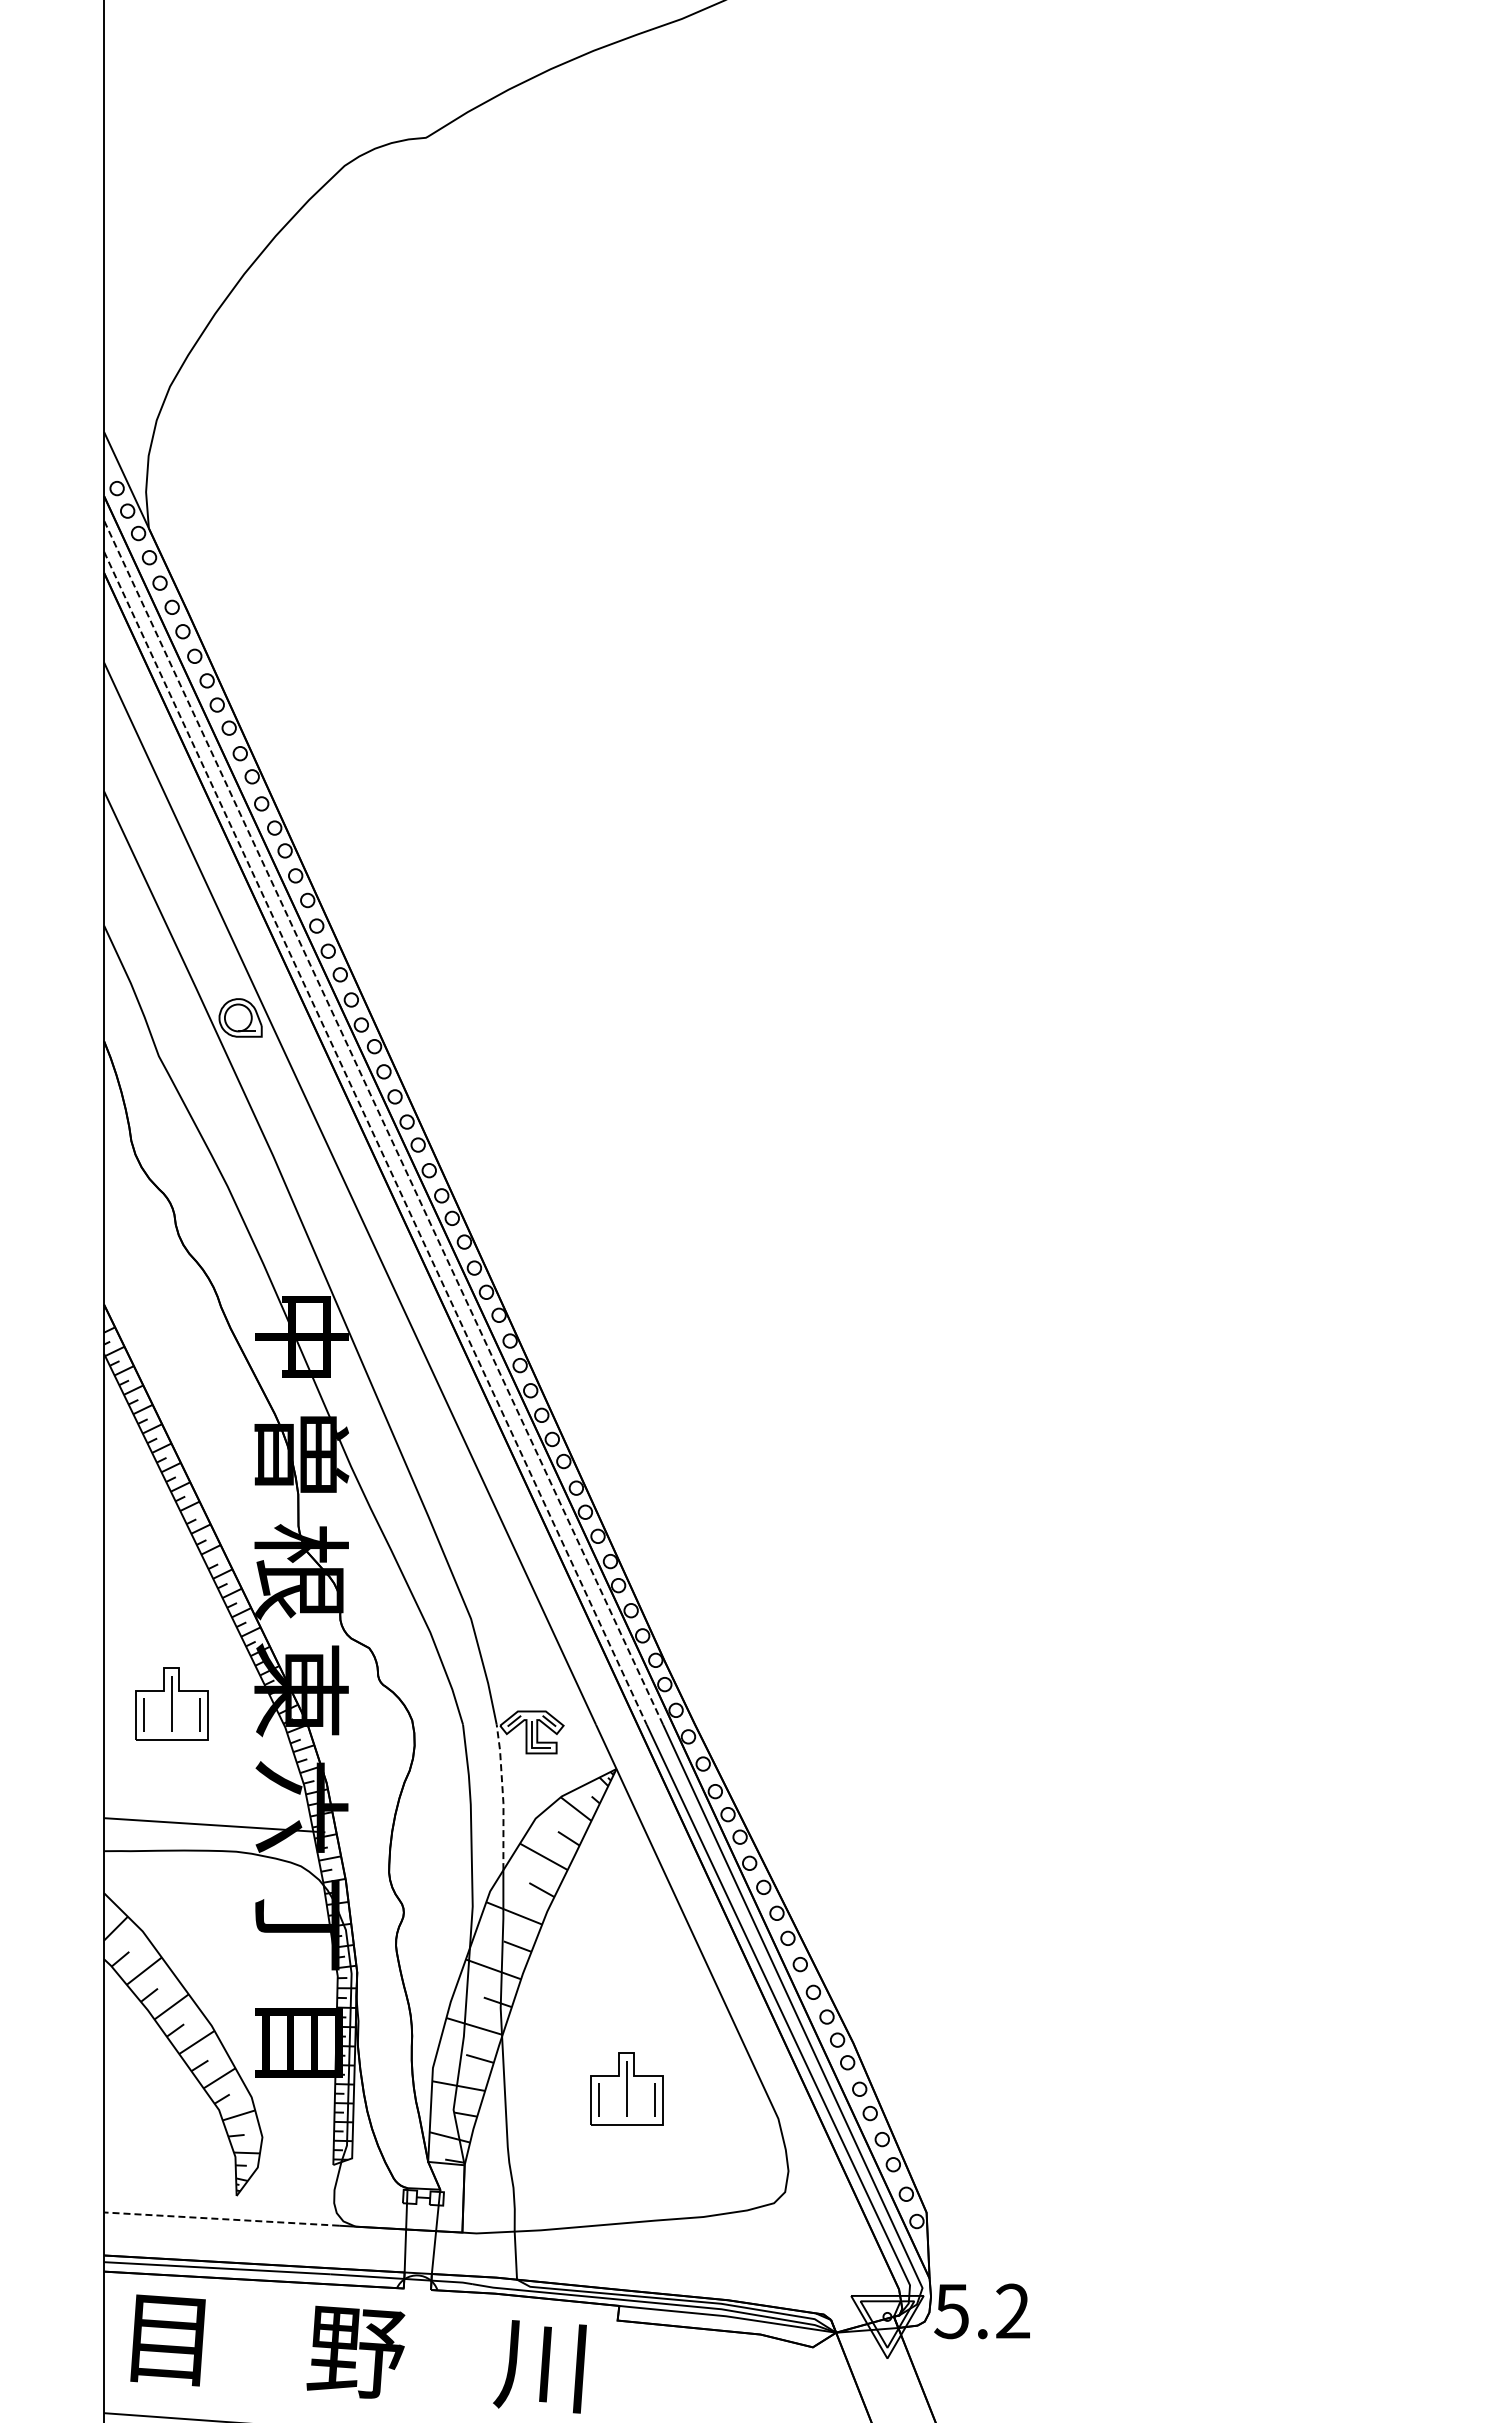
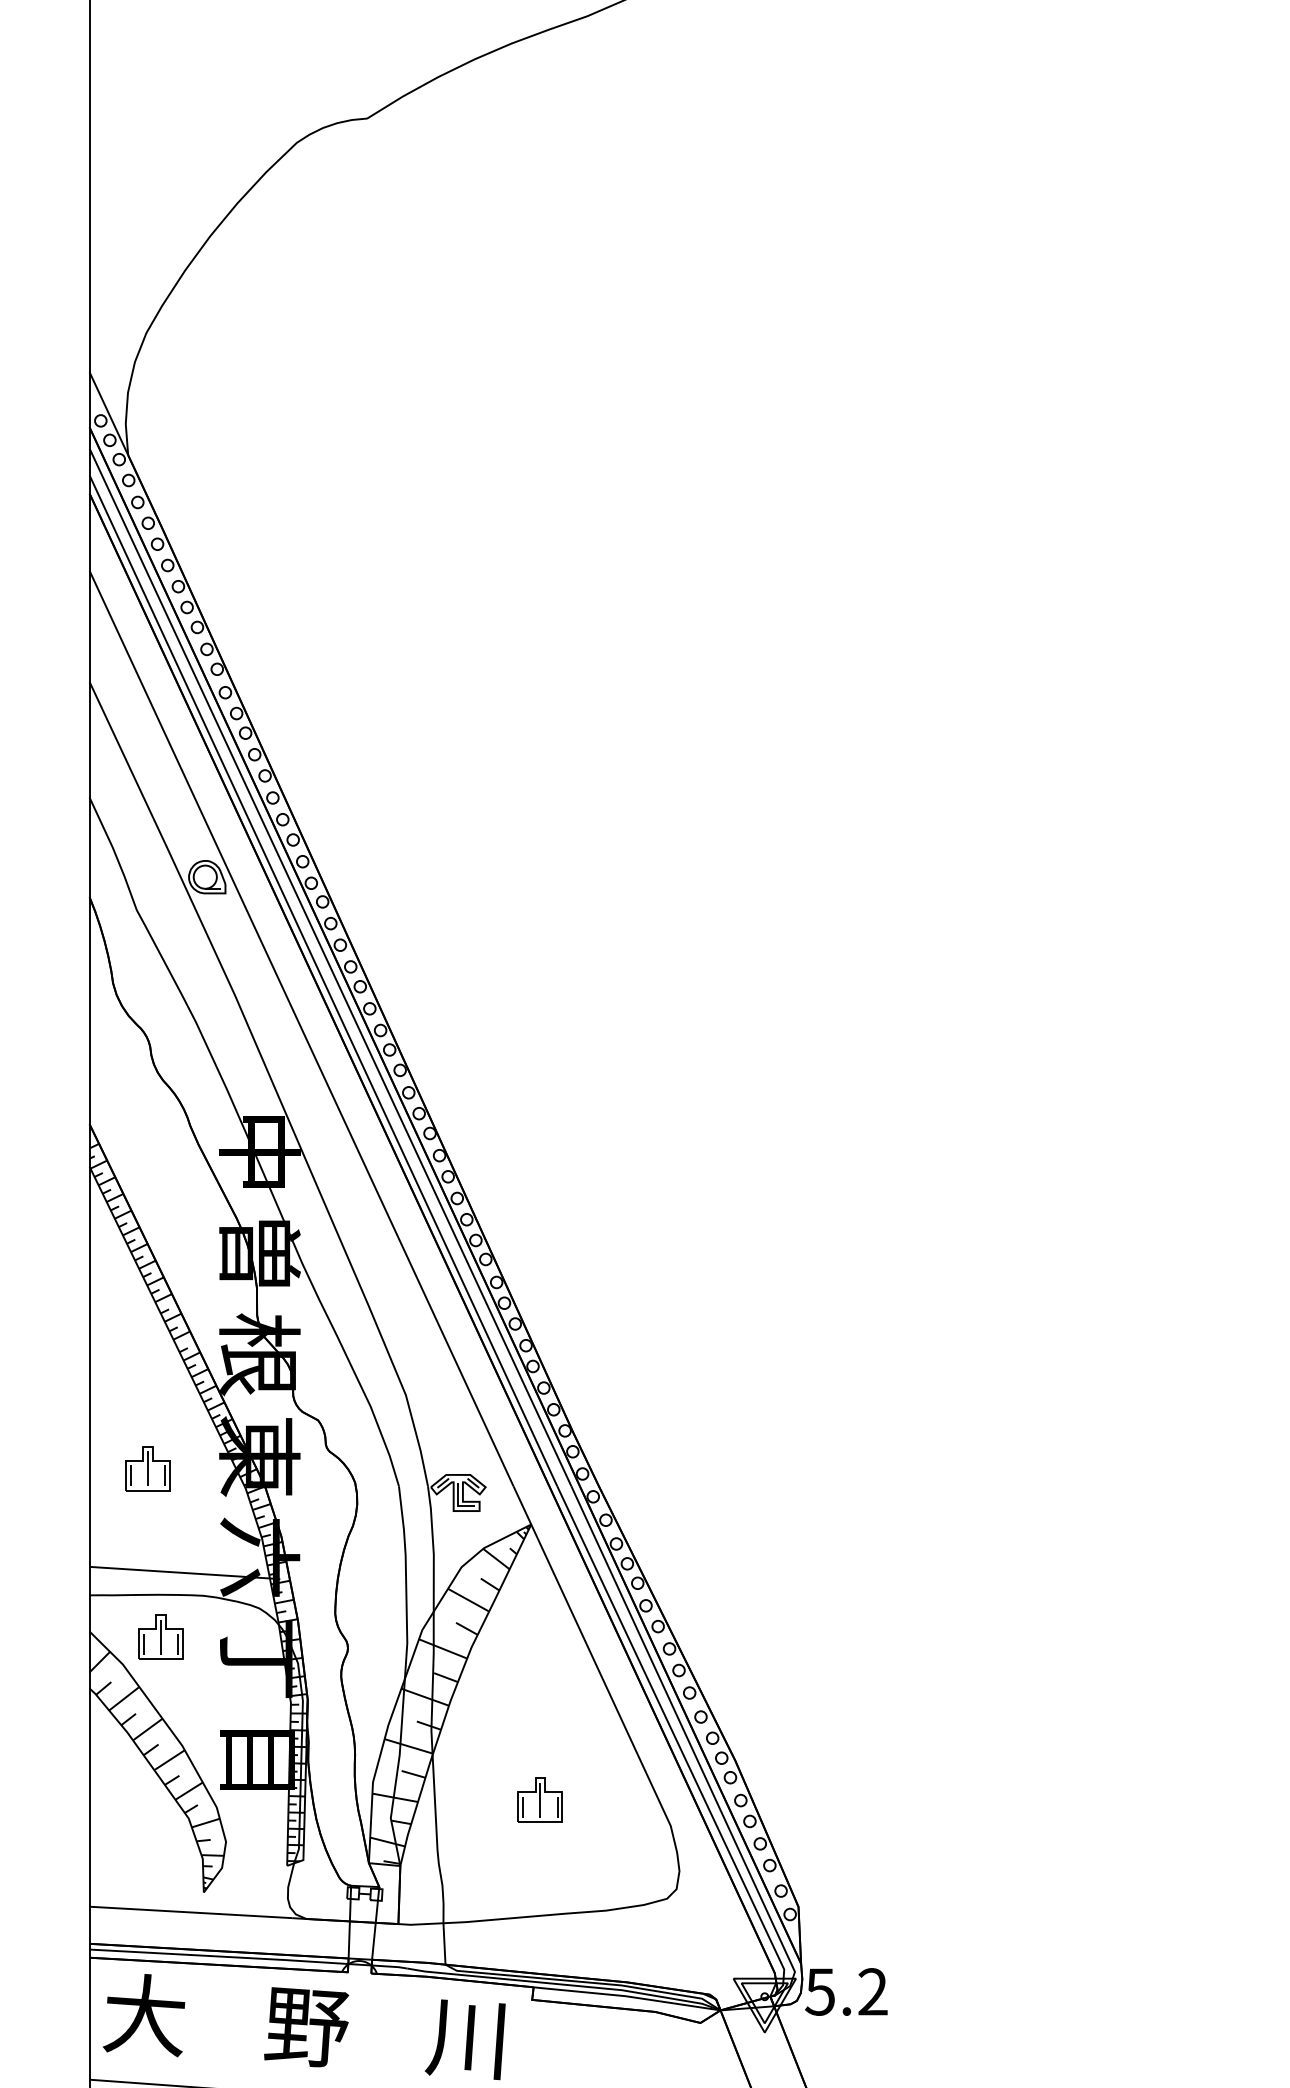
line: (383, 1122) -> (330, 967), dashed -> solid
line: (375, 1138) -> (323, 981), dashed -> solid
part: (171, 1704) -> (147, 1468), size x0.71
line: (503, 1796) -> (433, 1548), dashed -> solid
part: (186, 1899) -> (160, 1636), added
part: (627, 2088) -> (540, 1799), size x0.71
line: (221, 2219) -> (190, 1912), dashed -> solid
text: (166, 2338) -> (143, 2015), 目 -> 大

